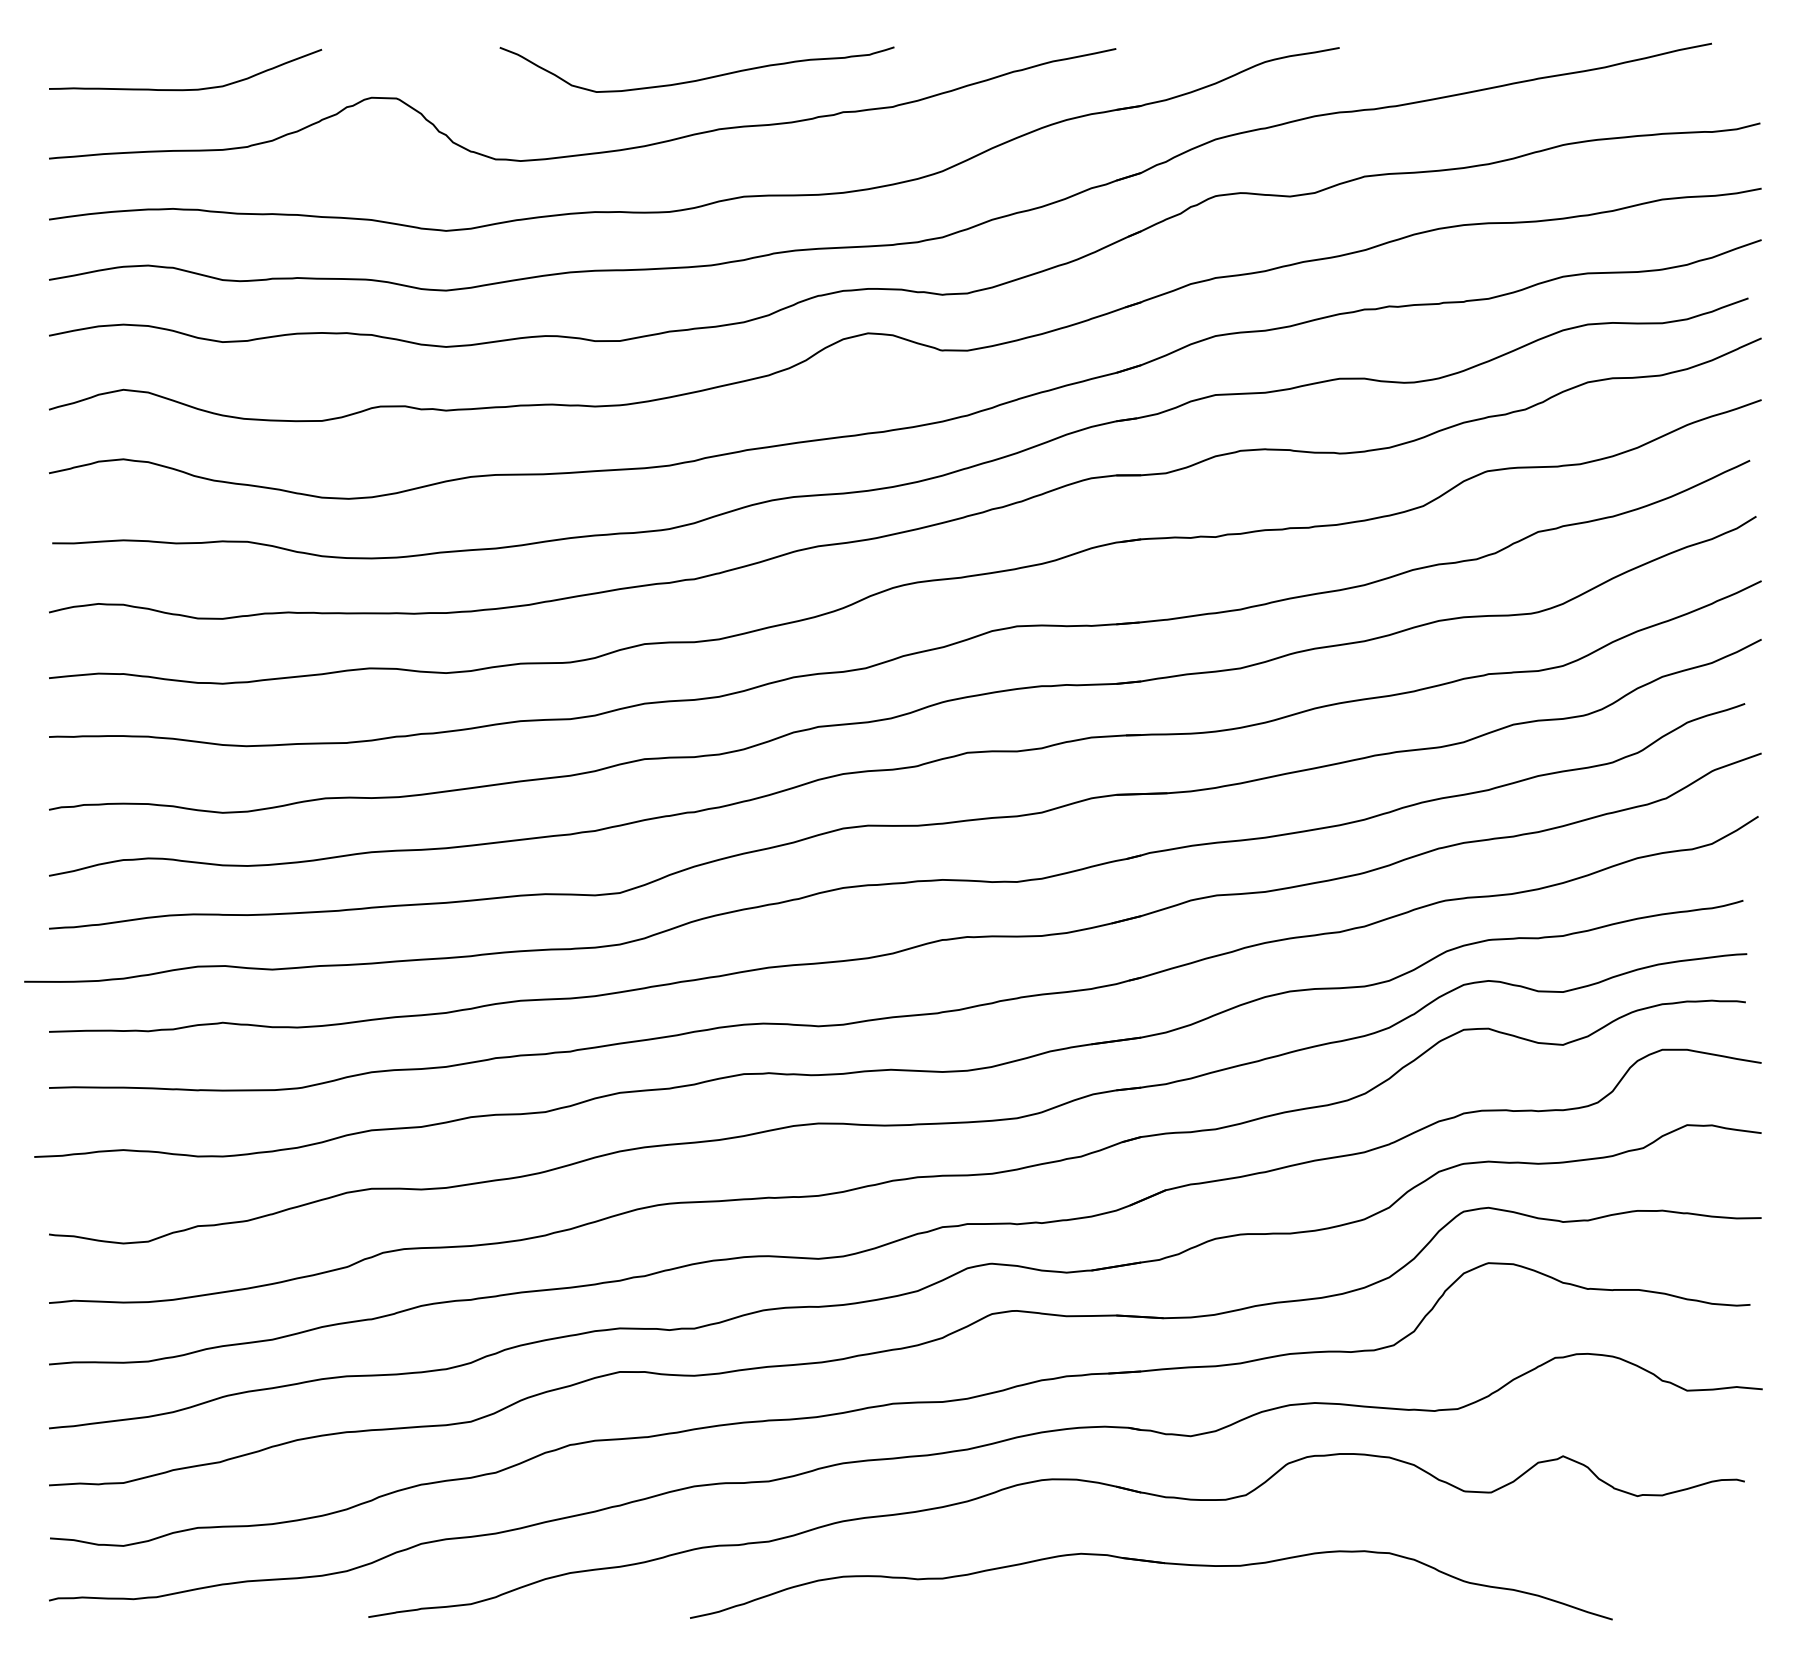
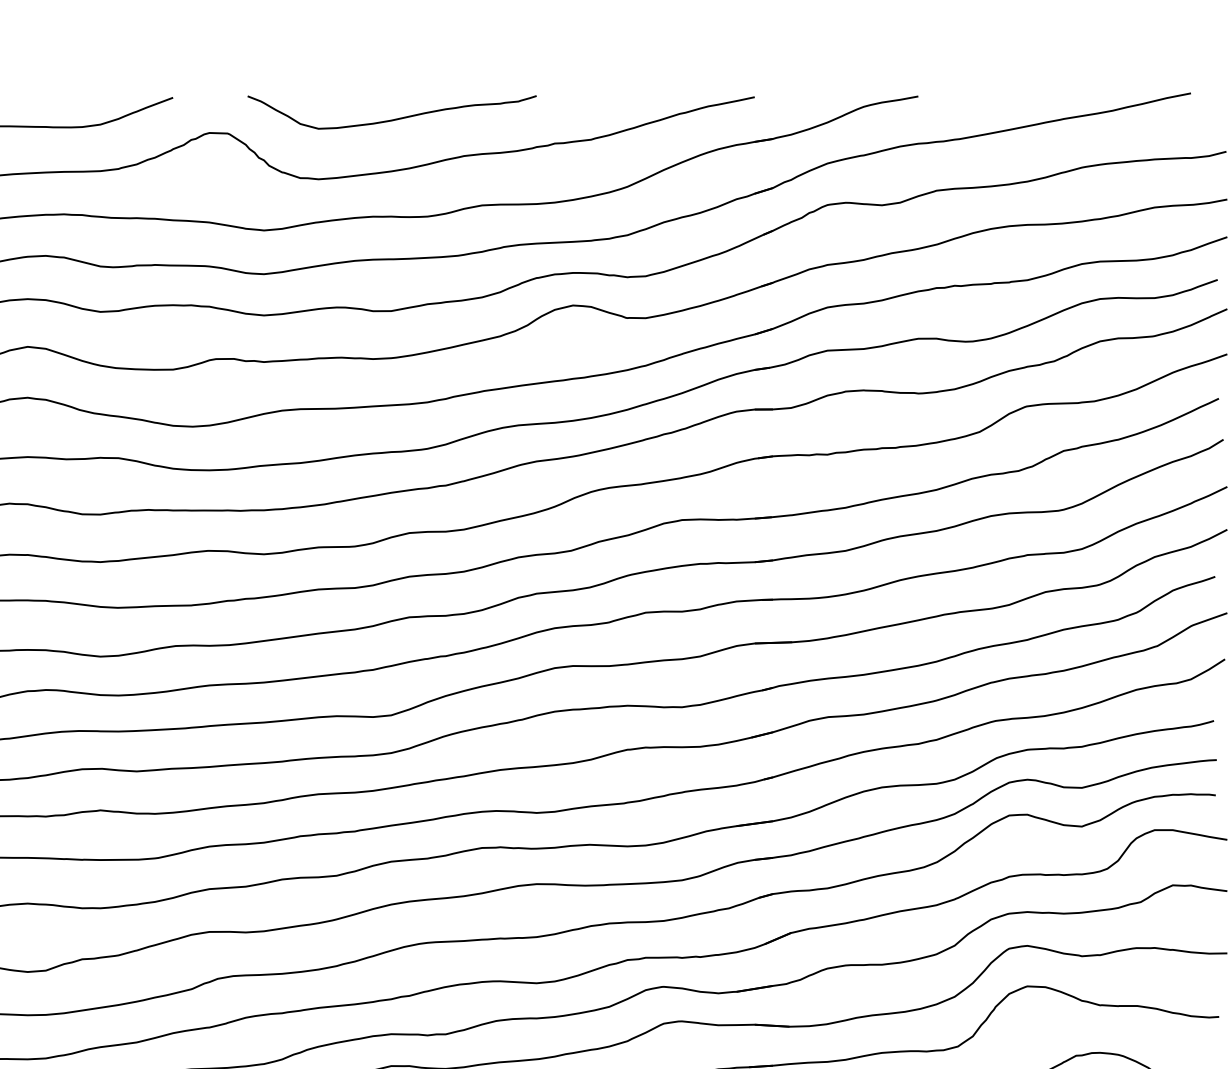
curve: (696, 79) -> (391, 119), moved

